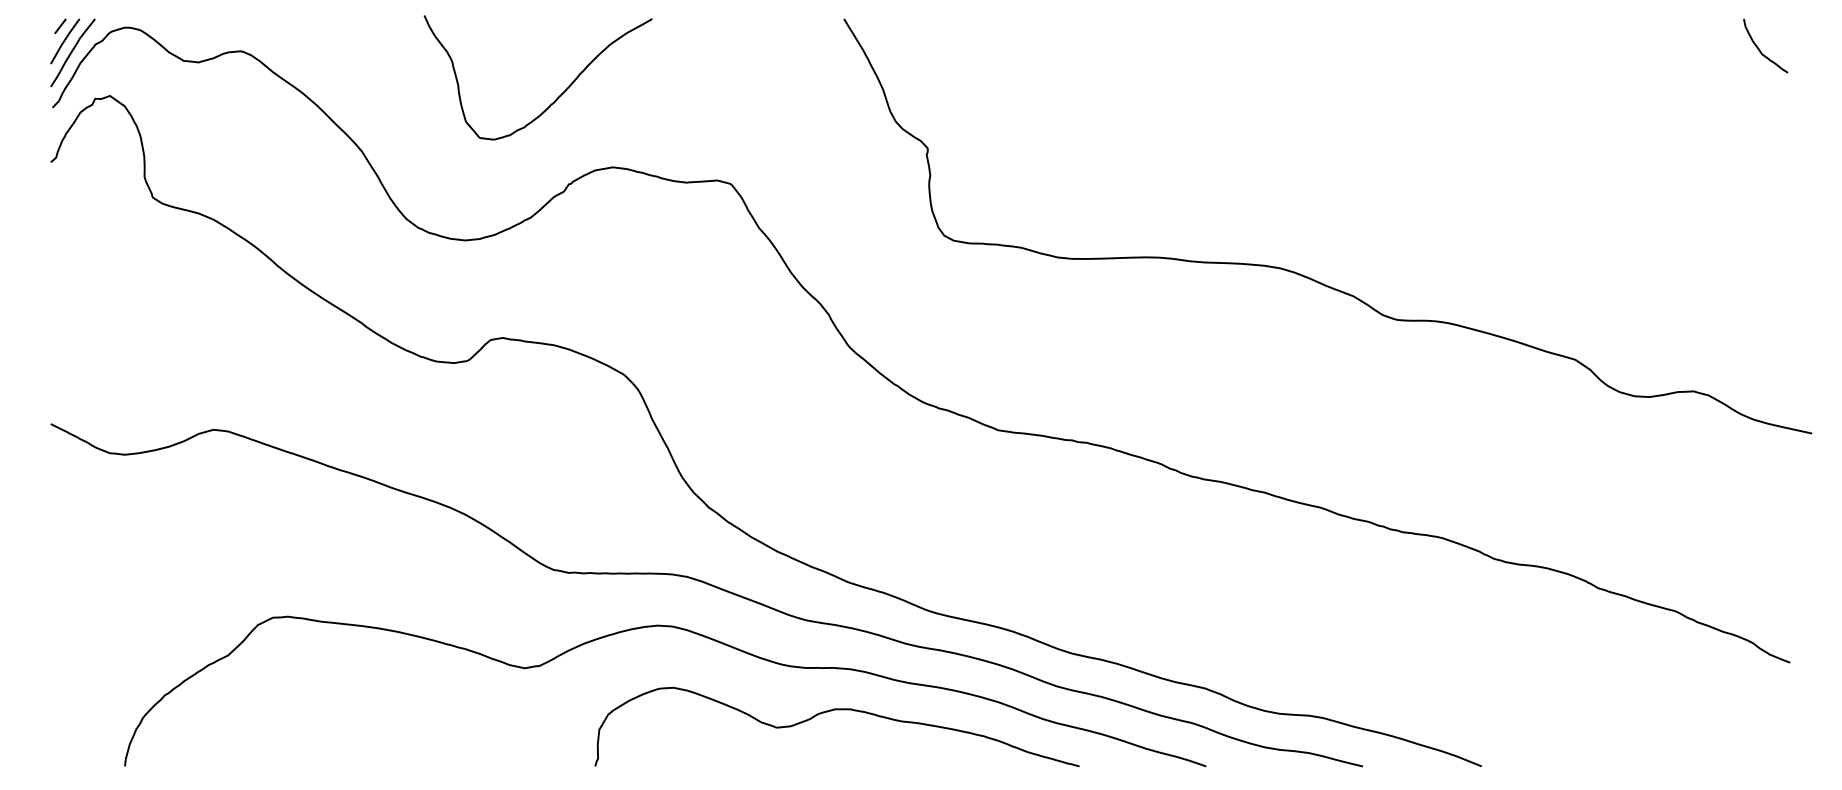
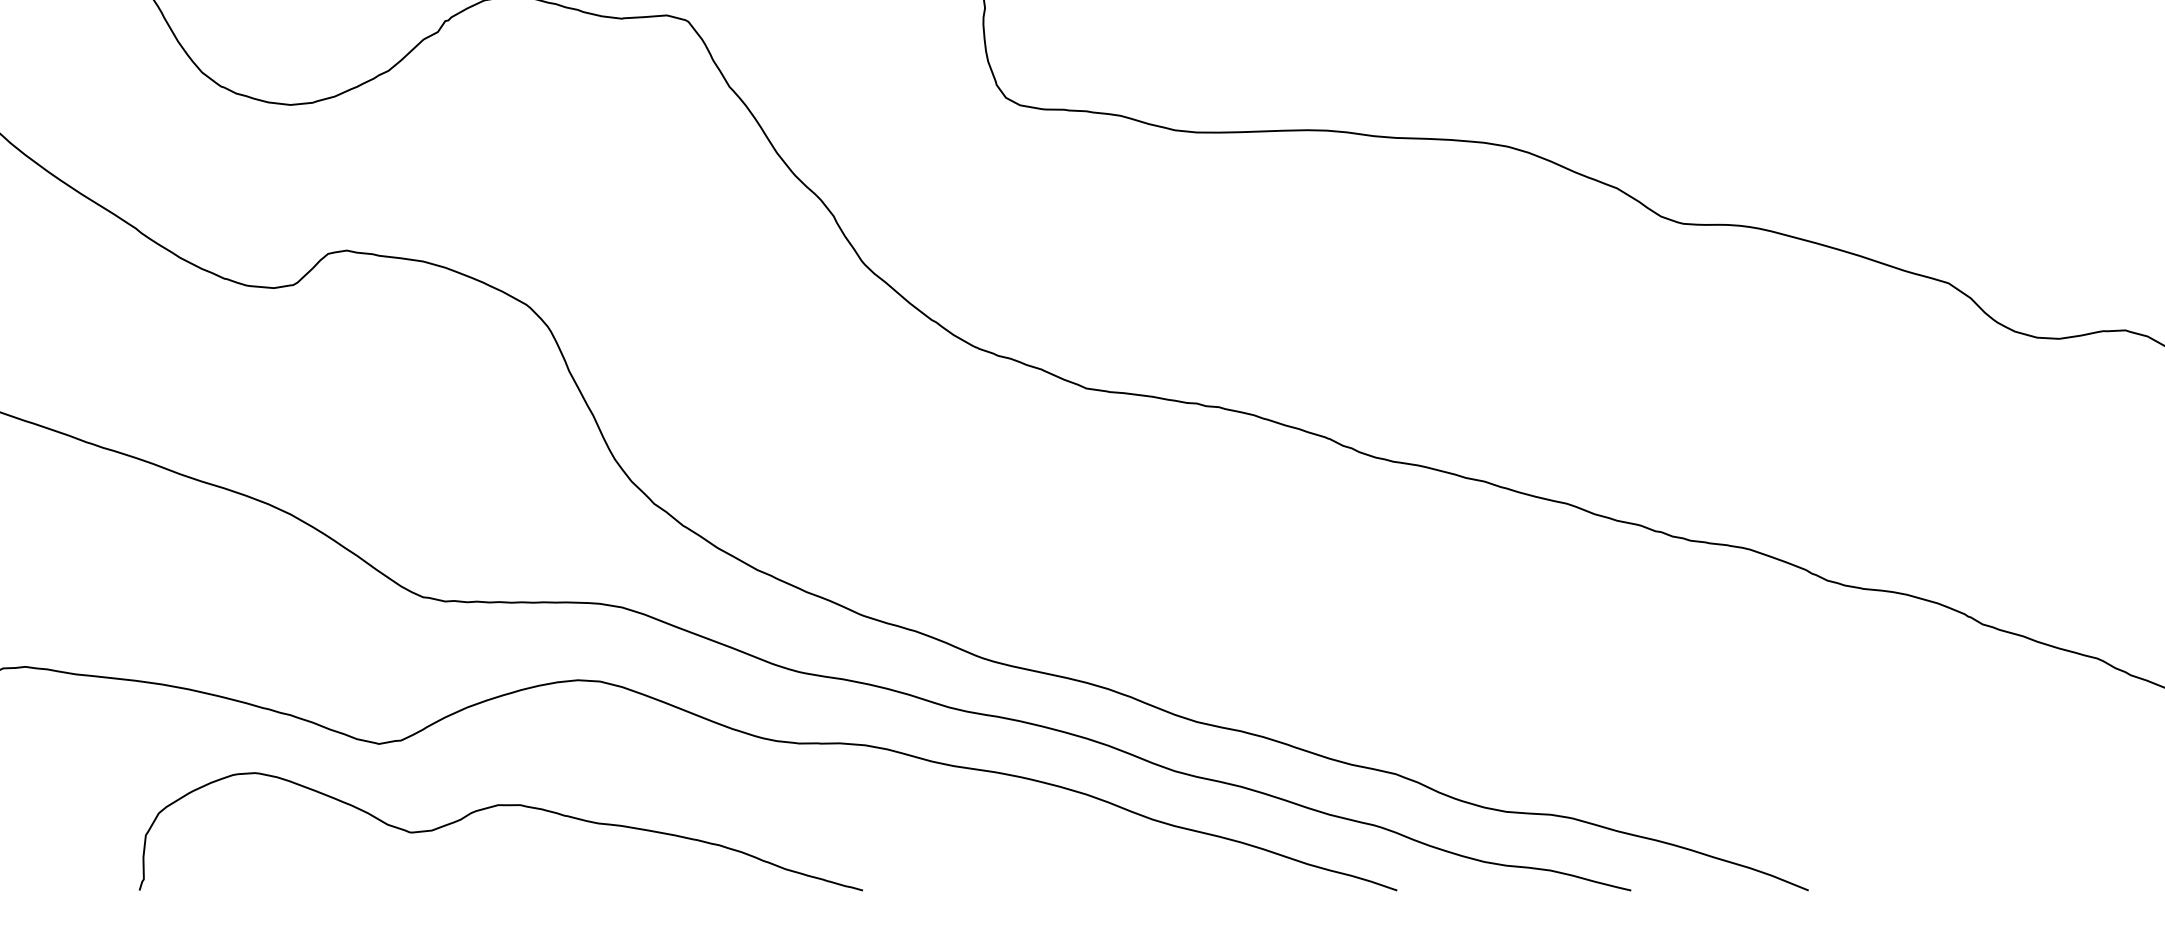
curve: (831, 711) -> (492, 808), moved

